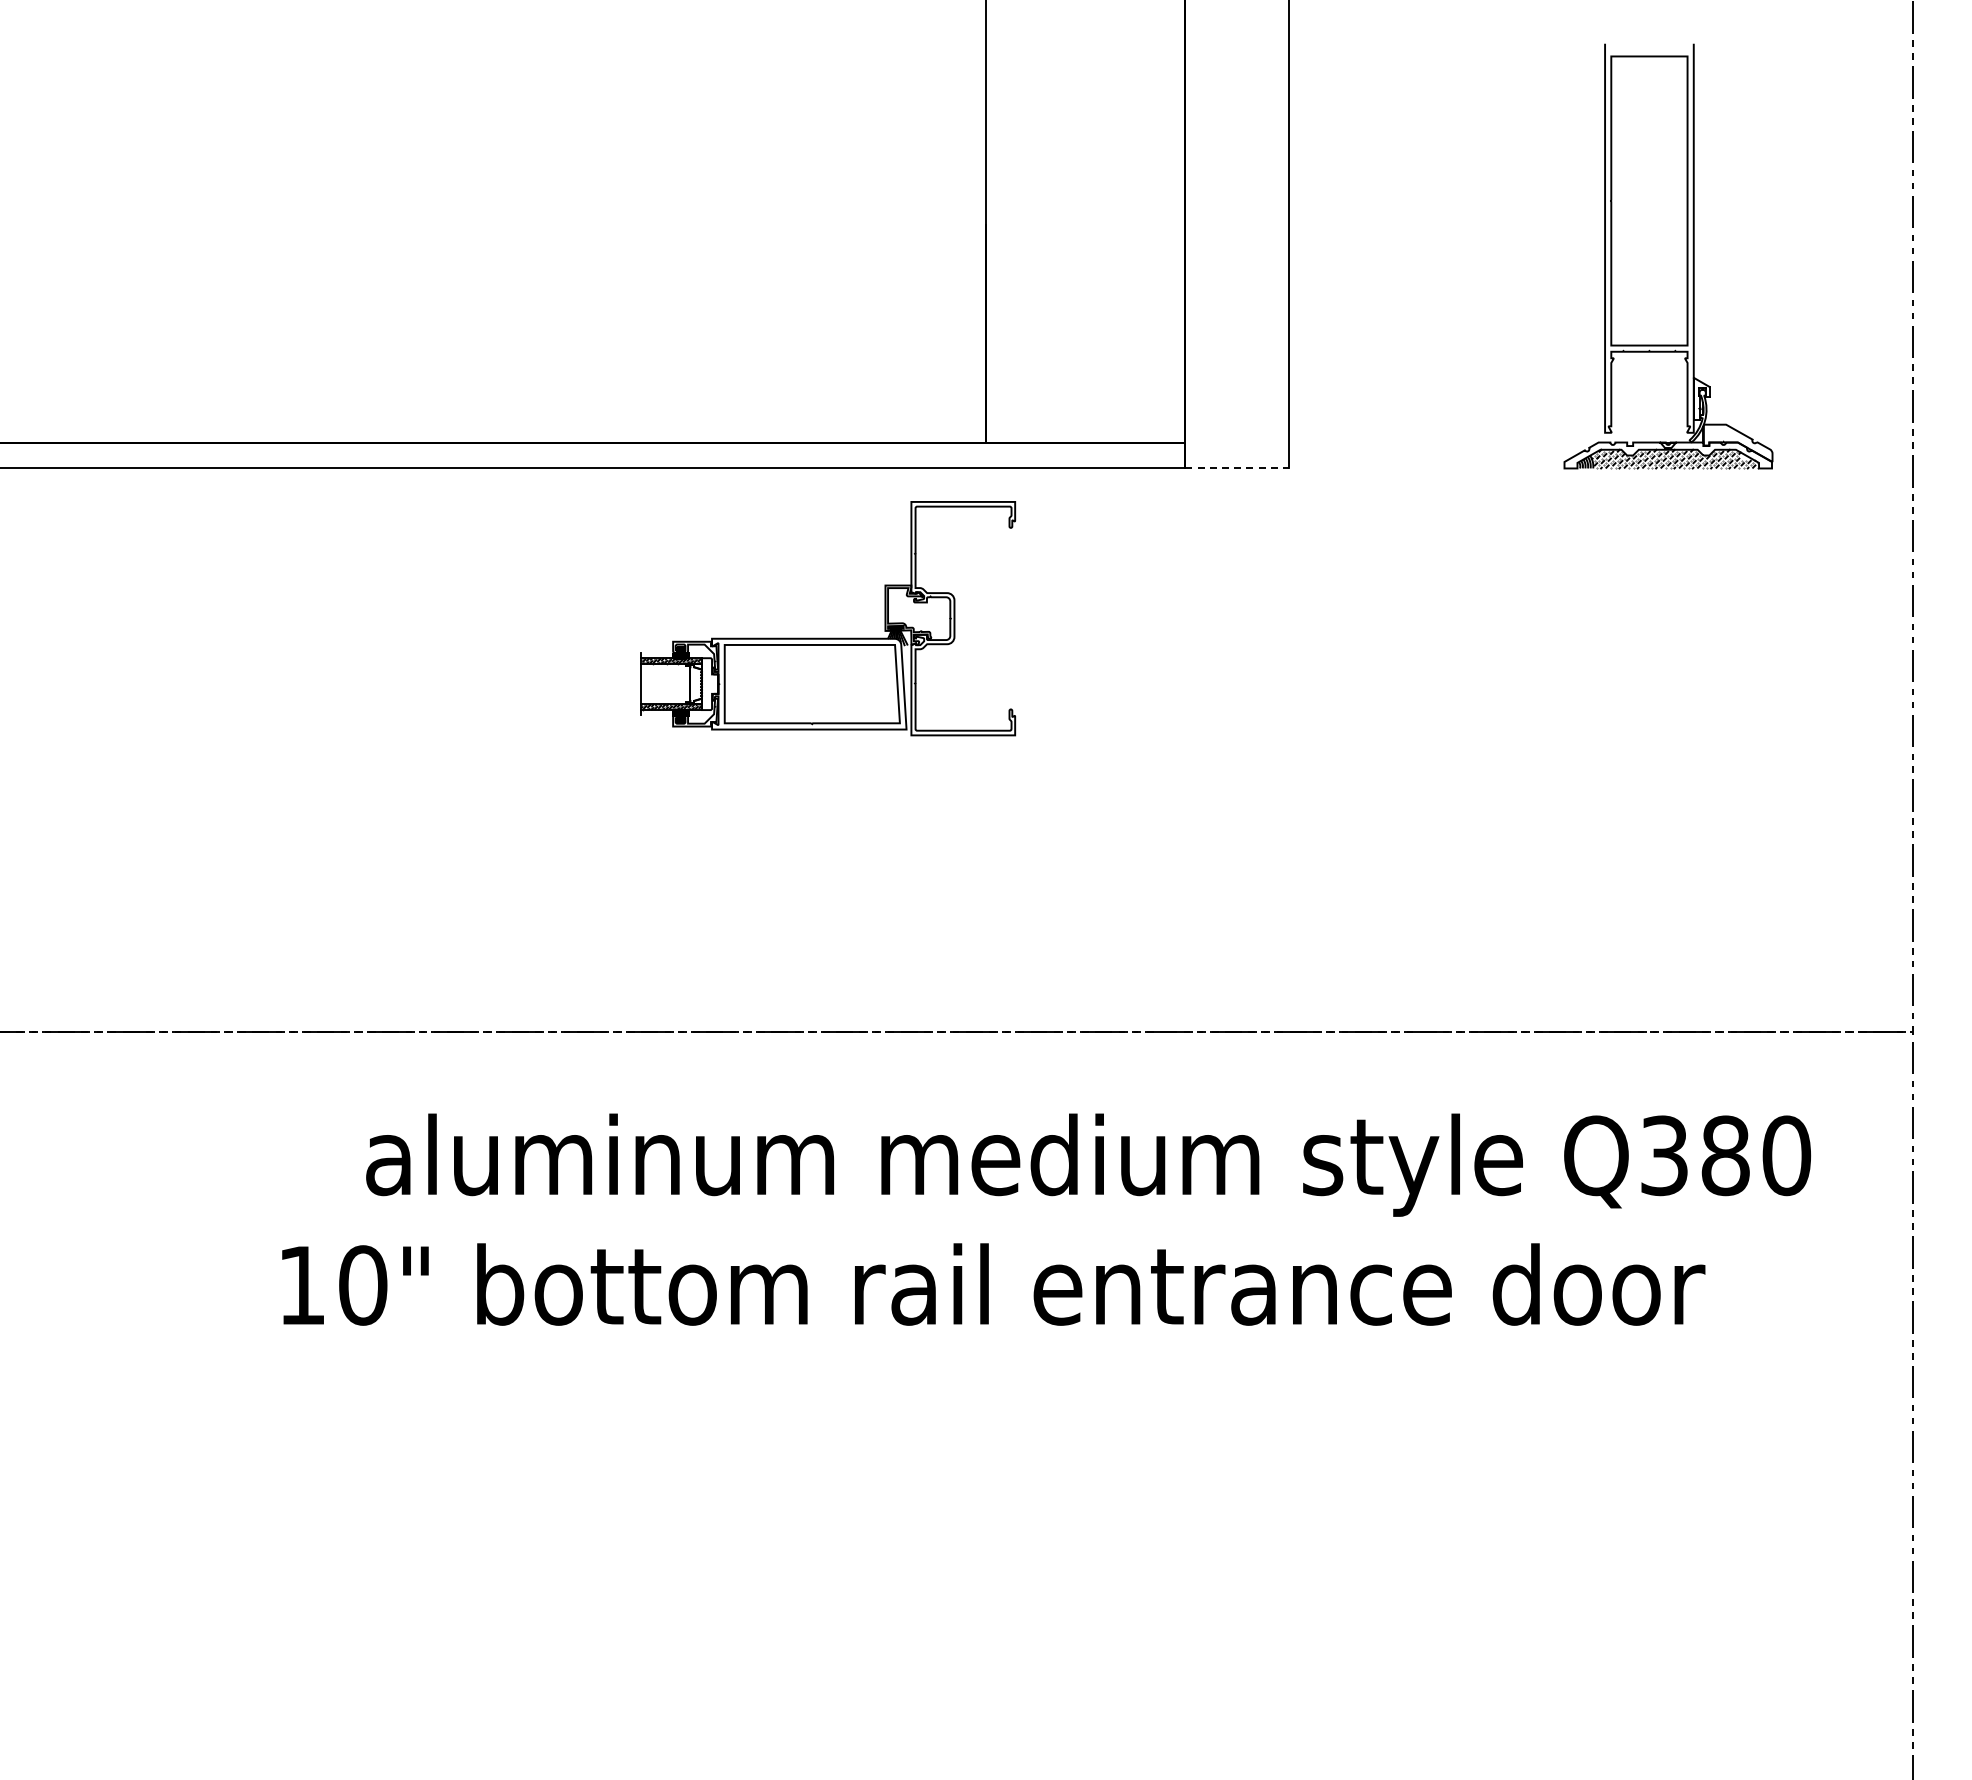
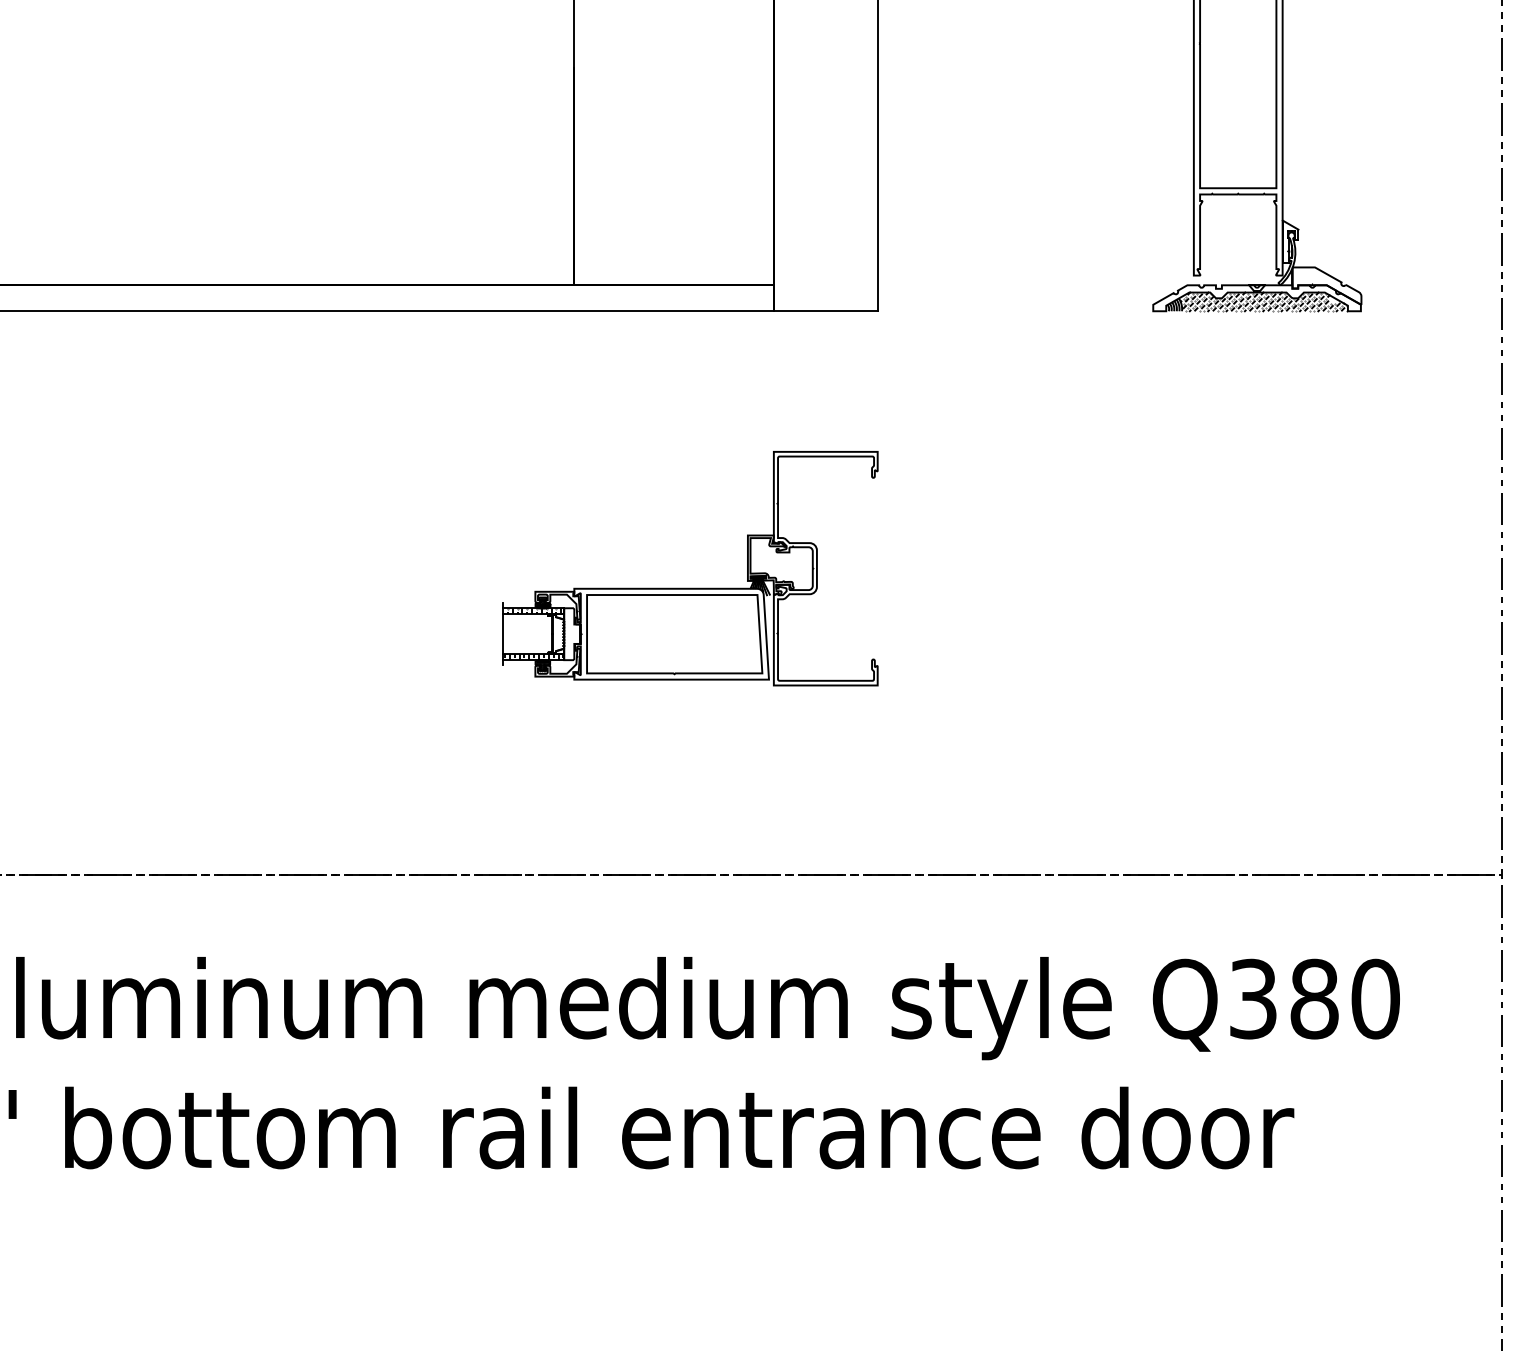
line: (1237, 468) -> (825, 311), dashed -> solid
part: (828, 637) -> (690, 587), moved

